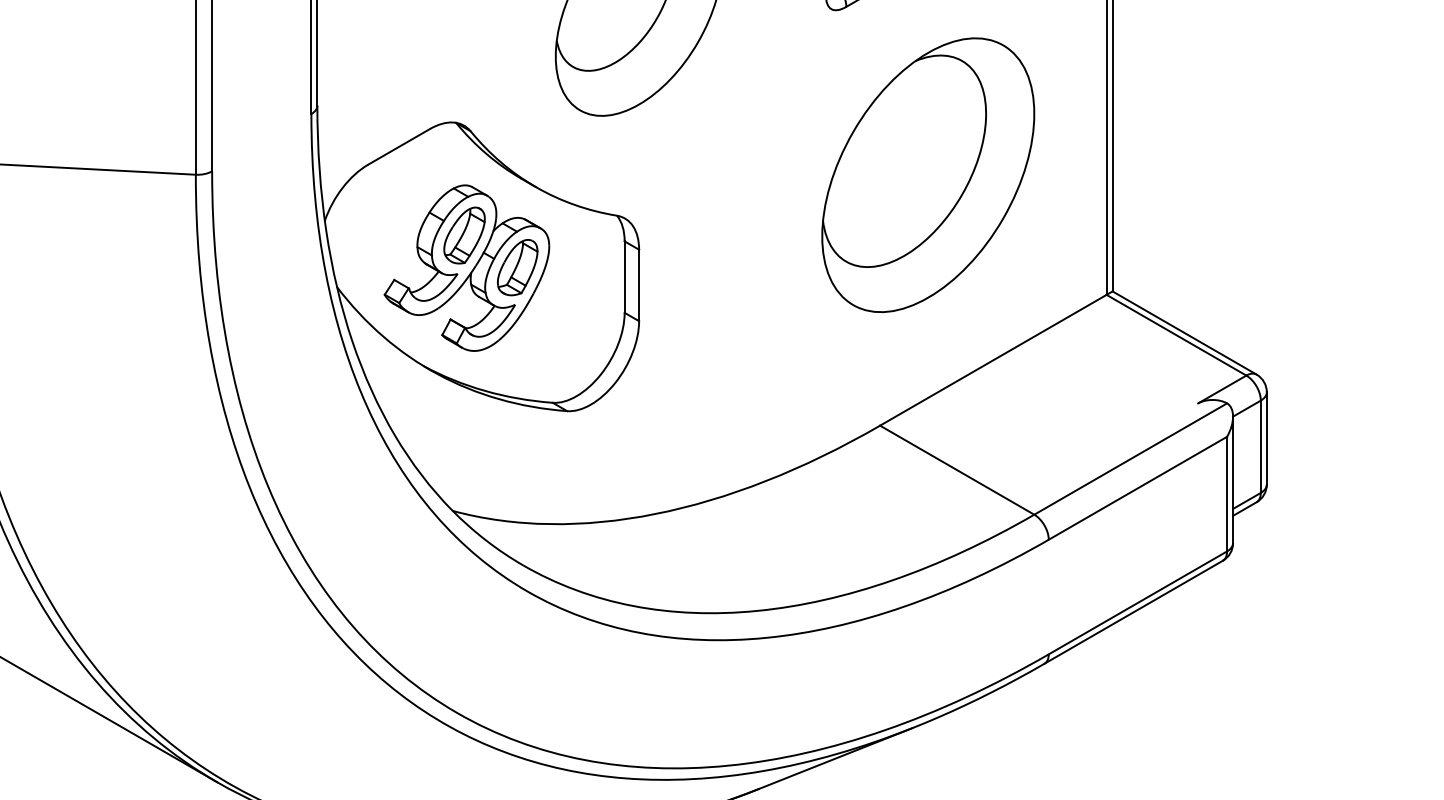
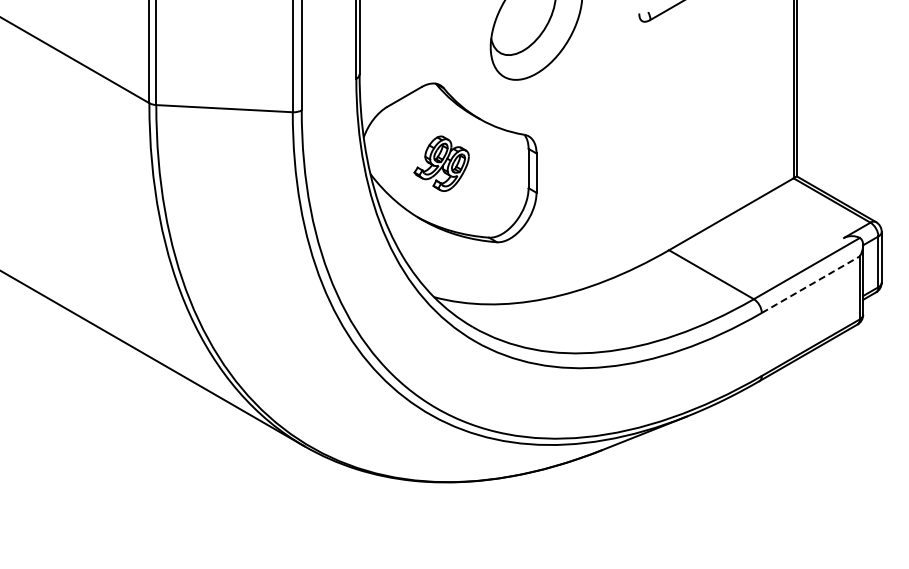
part: (928, 175) -> (695, 112), removed
part: (466, 267) -> (441, 163), size x0.6
line: (1137, 487) -> (810, 284), solid -> dashed

